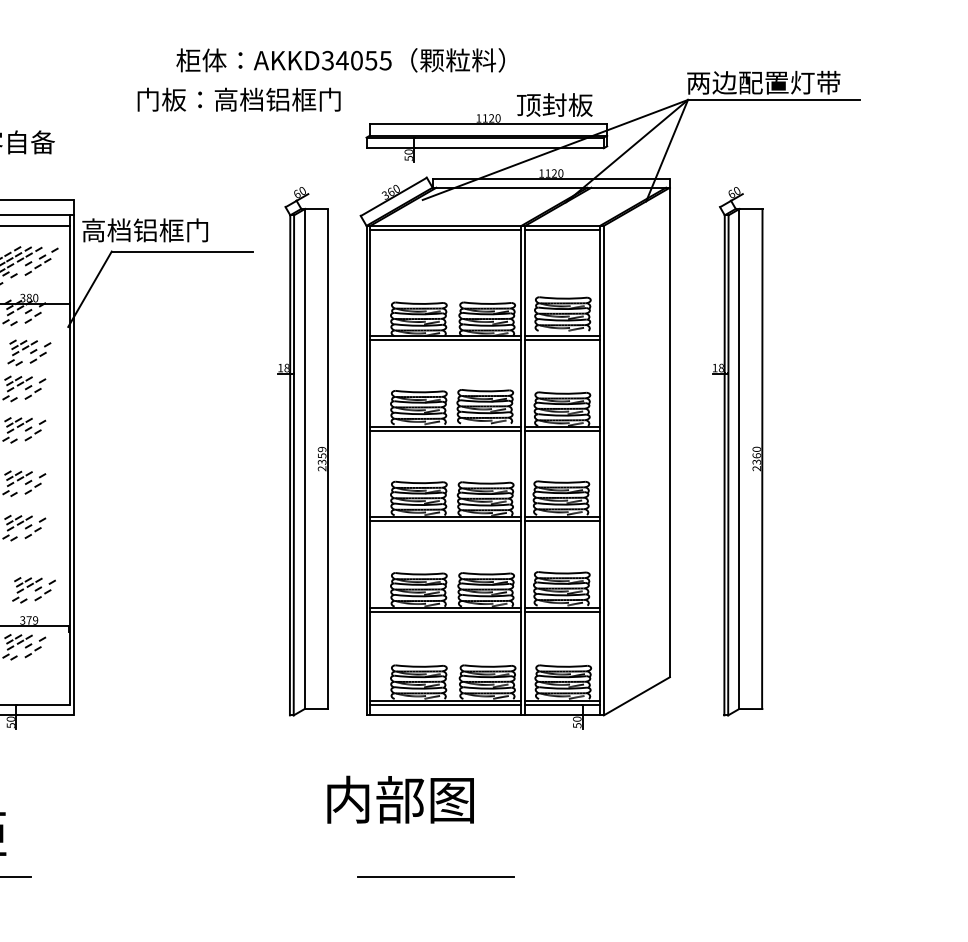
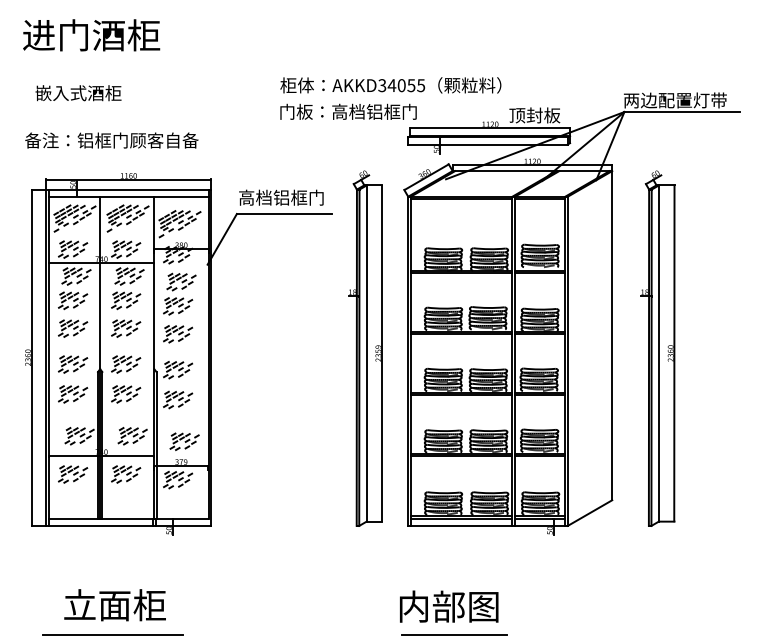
text: (239, 99) -> (348, 111), moved
text: (145, 230) -> (281, 197), moved
text: (401, 799) -> (449, 606), moved

